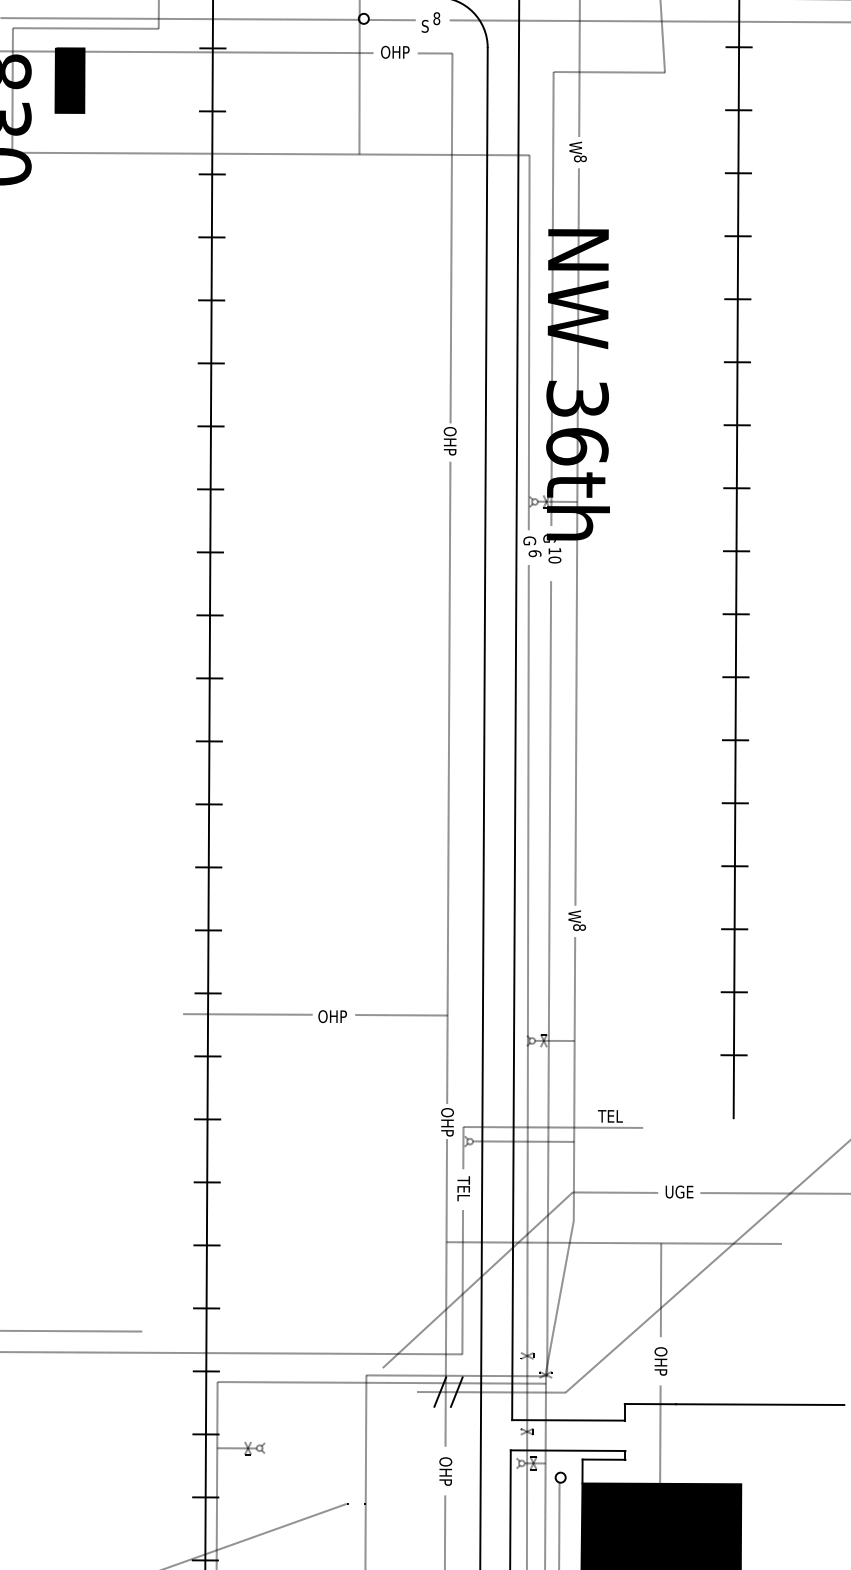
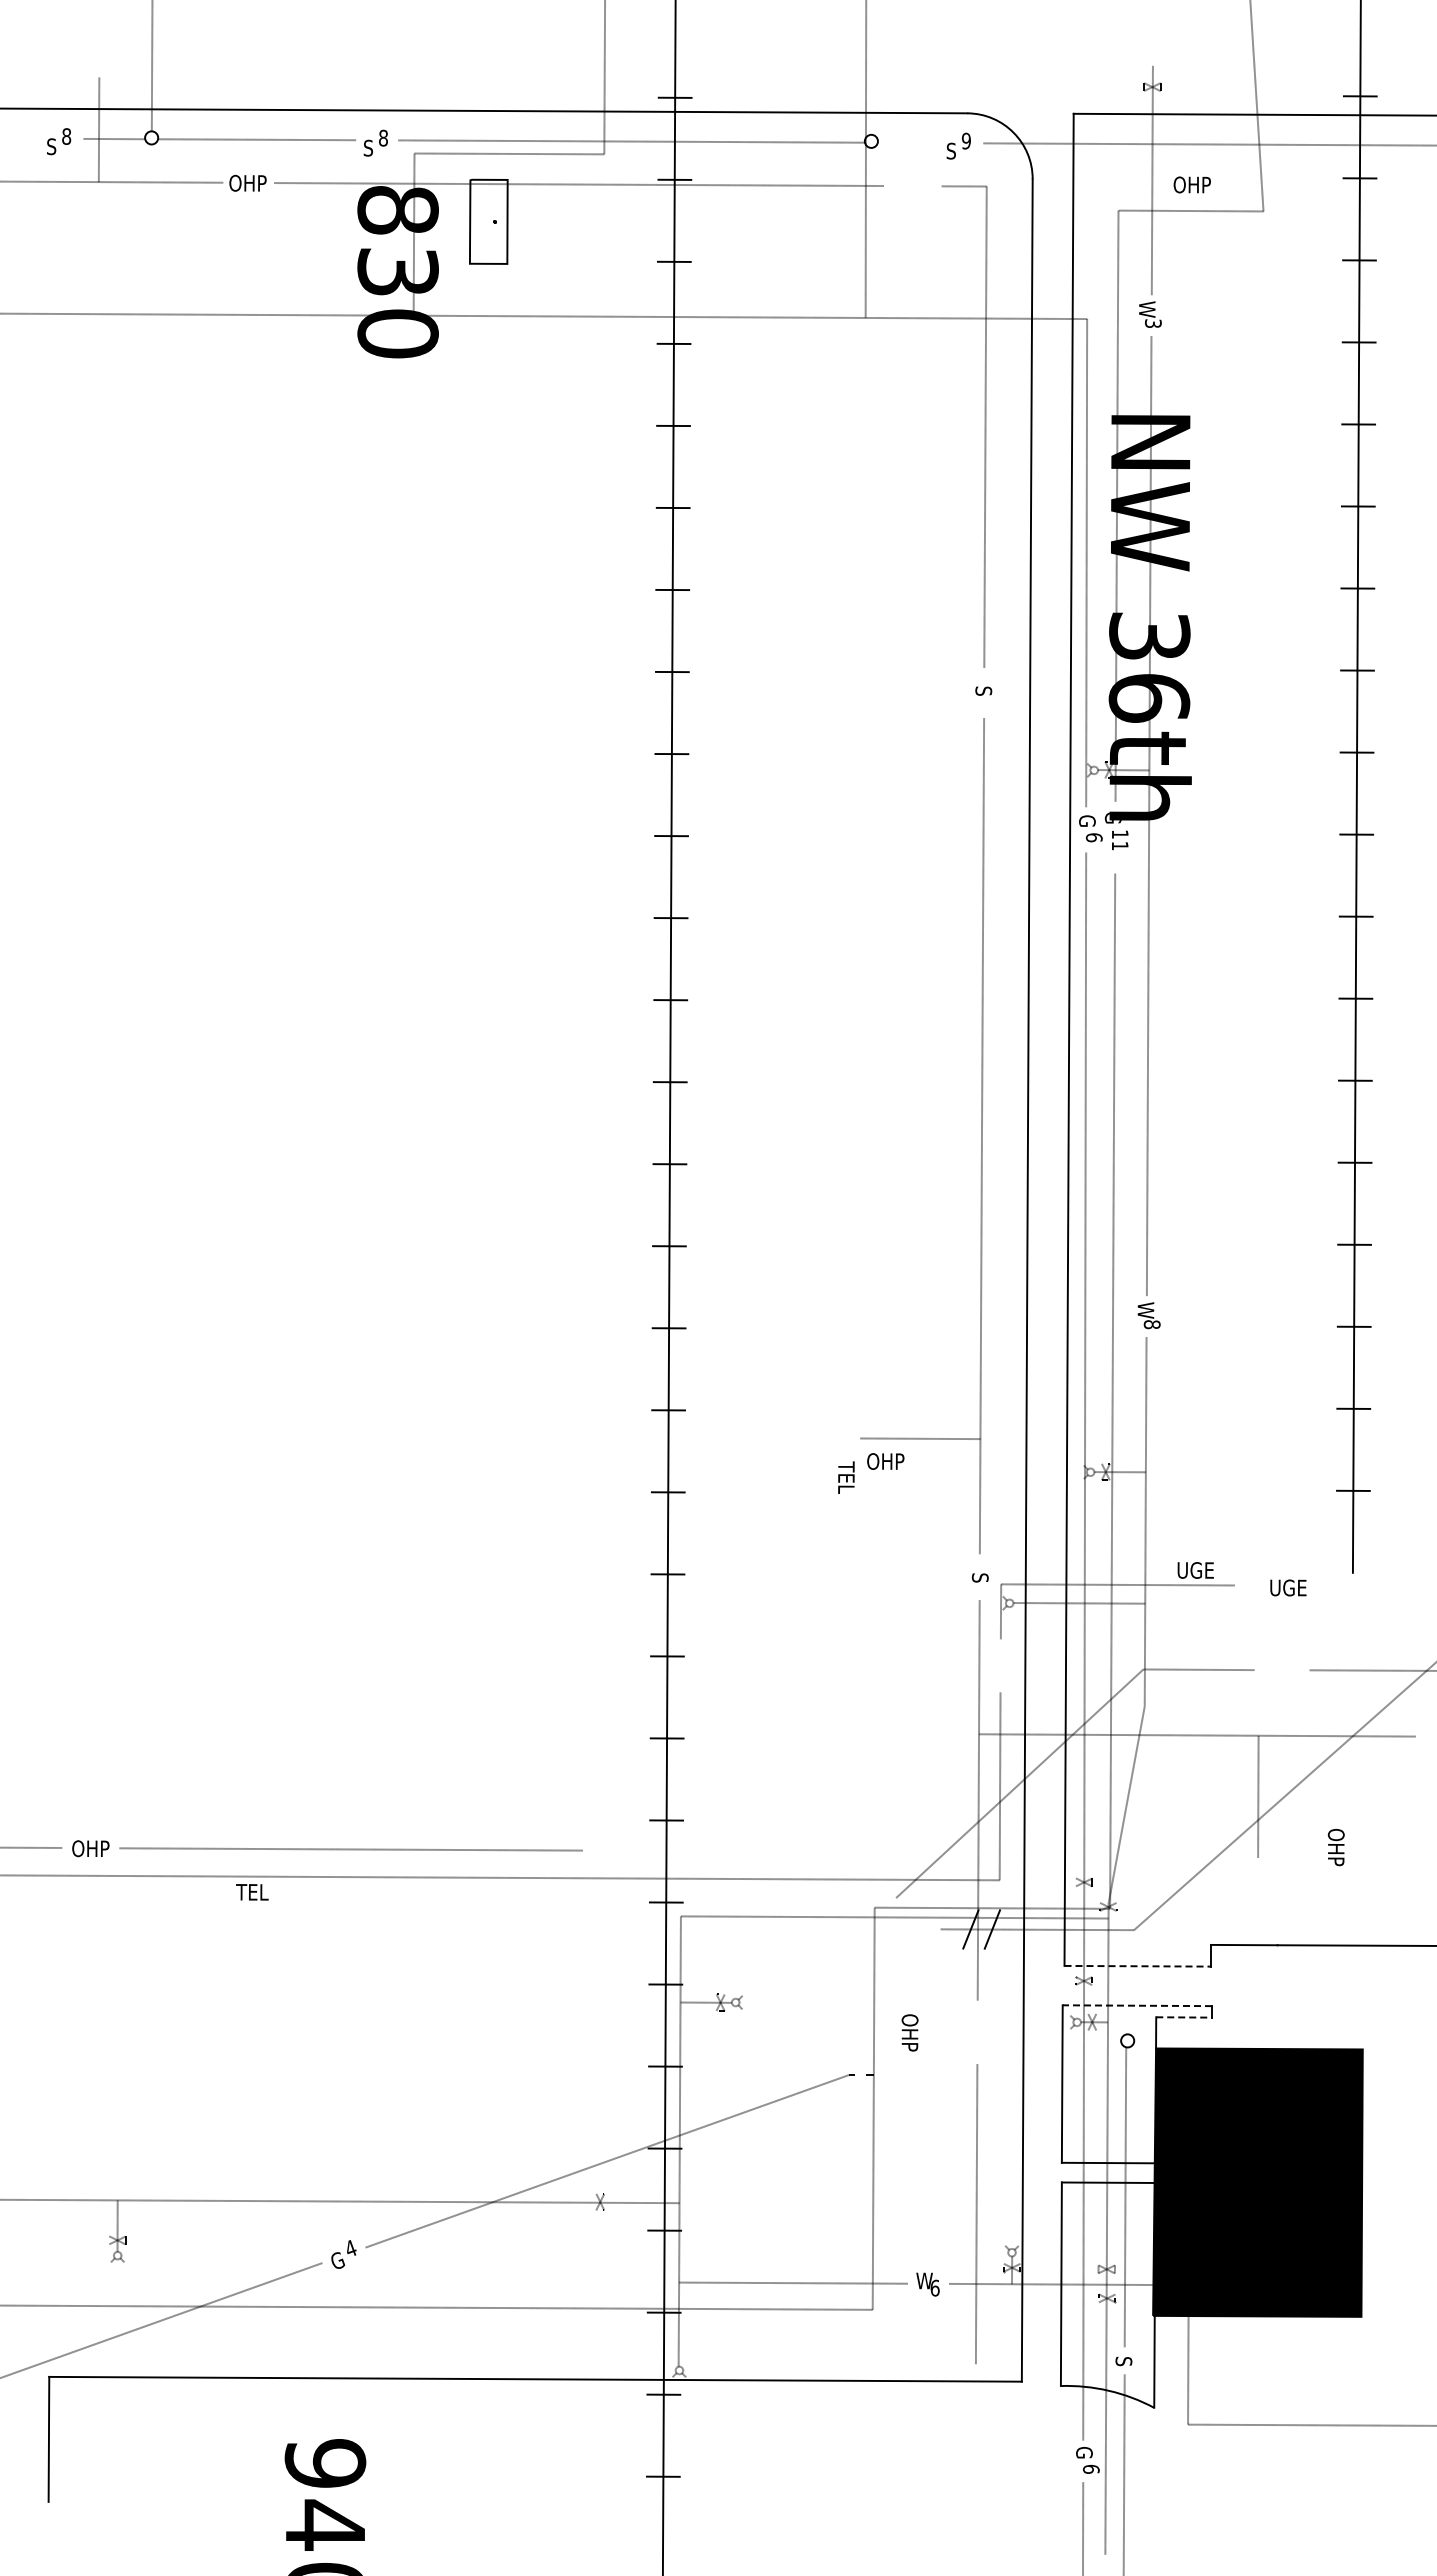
text: (436, 18) -> (965, 141), 8 -> 9
line: (392, 19) -> (908, 142), removed
text: (394, 51) -> (1191, 184), moved
fill: (69, 80) -> (488, 221), removed
text: (580, 158) -> (1153, 323), 8 -> 3
text: (449, 440) -> (983, 690), OHP -> S
text: (554, 559) -> (1119, 845), 10 -> 11
line: (247, 1014) -> (719, 1437), removed
text: (332, 1016) -> (885, 1461), moved
text: (612, 1116) -> (1194, 1570), TEL -> UGE
text: (446, 1121) -> (979, 1577), OHP -> S
text: (463, 1188) -> (846, 1477), moved
text: (679, 1191) -> (1288, 1587), moved
text: (660, 1361) -> (1335, 1847), moved
line: (568, 1420) -> (1138, 1966), solid -> dashed
line: (660, 1435) -> (1257, 1986), removed
line: (568, 1450) -> (1137, 2005), solid -> dashed
line: (604, 1459) -> (1184, 2017), solid -> dashed
text: (445, 1471) -> (909, 2032), moved

